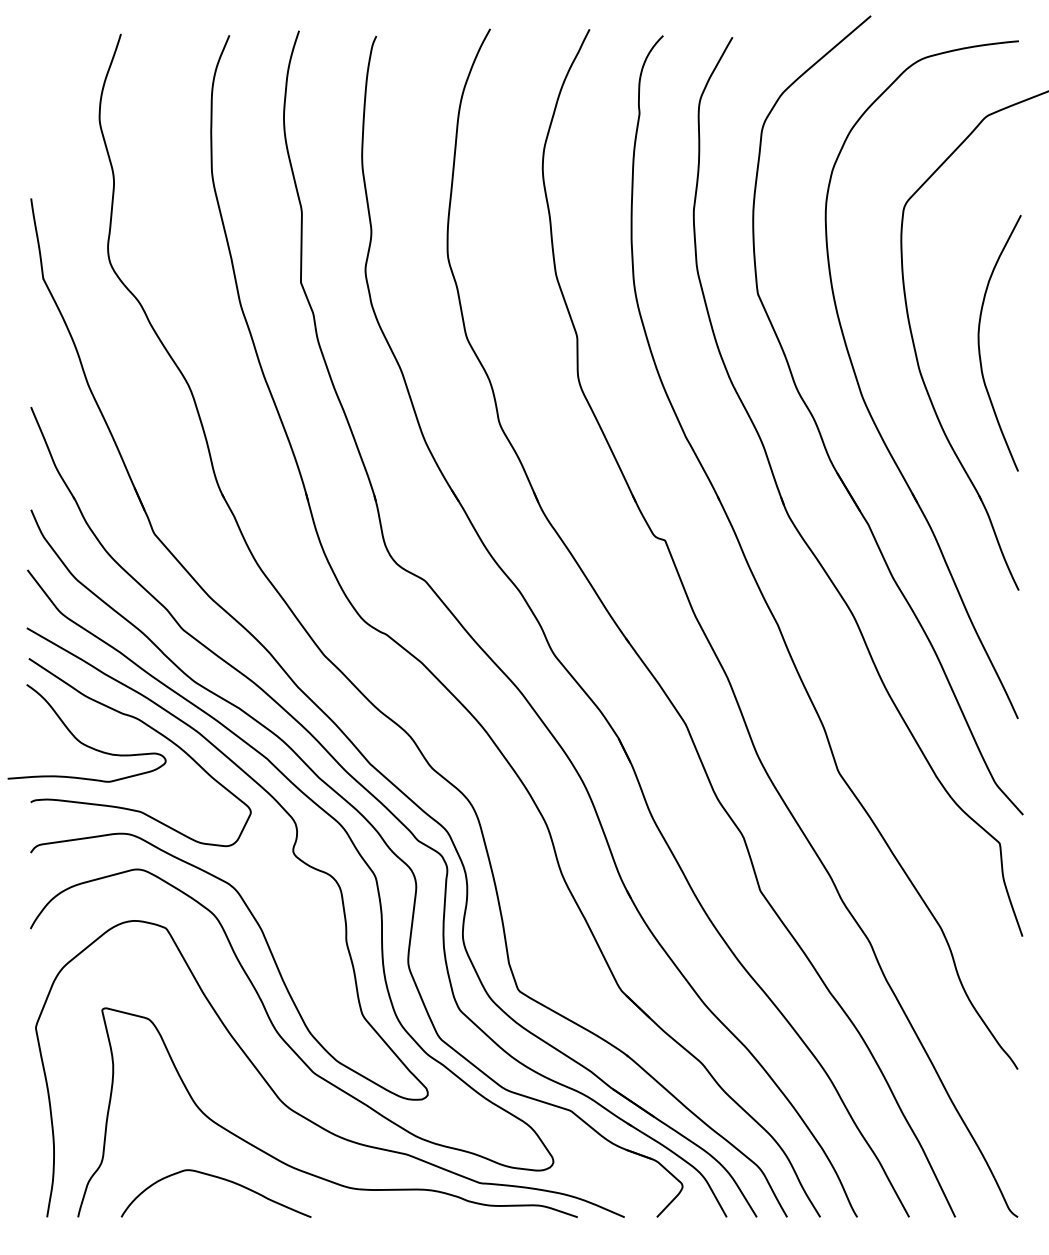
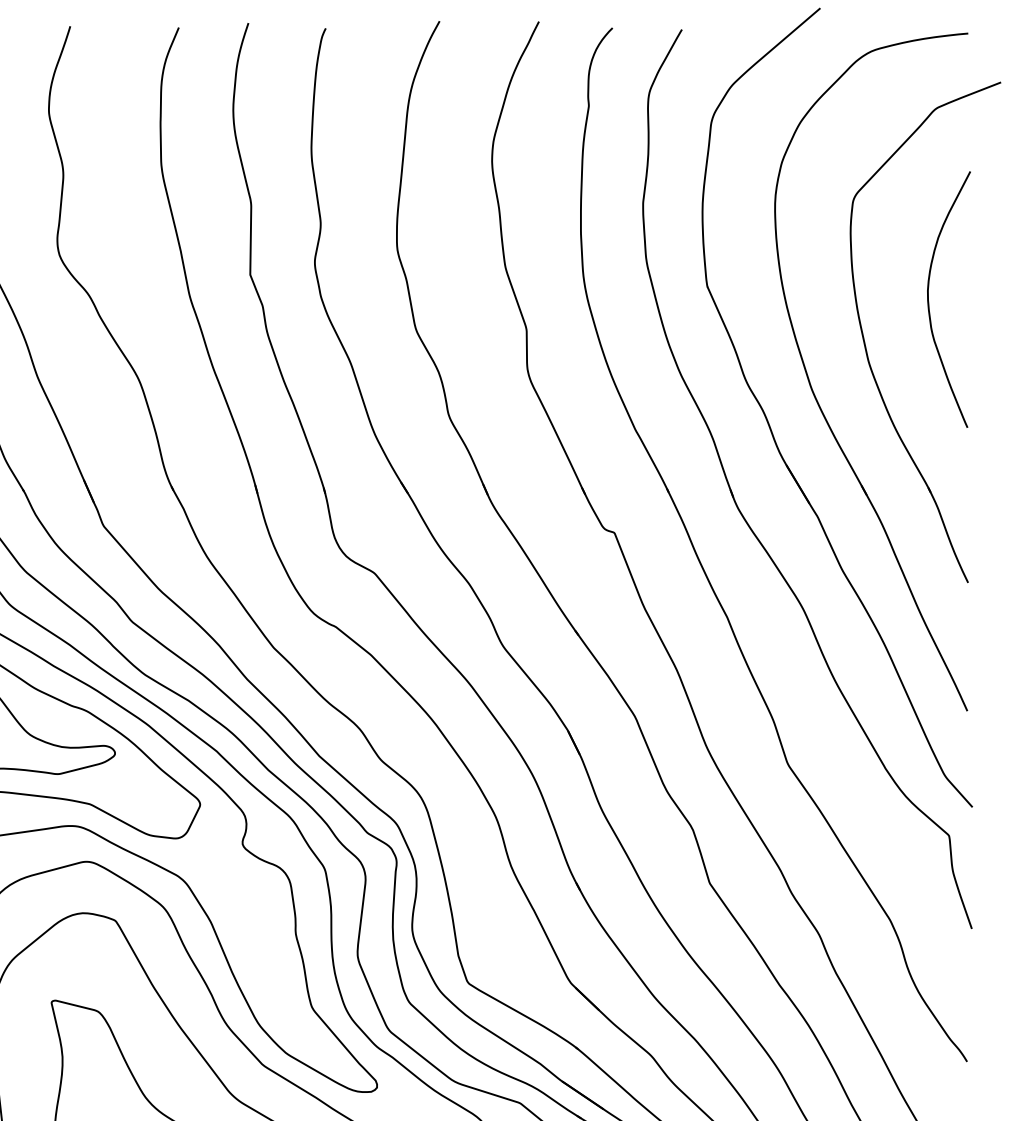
curve: (980, 349) -> (929, 305), moved

